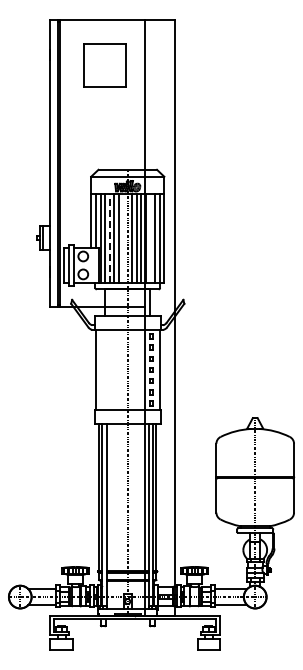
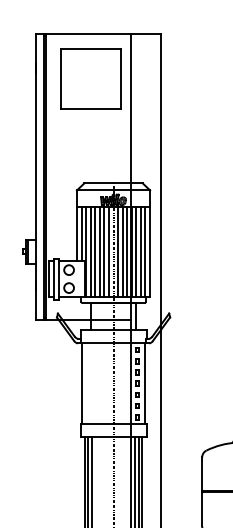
part: (104, 65) -> (90, 79), size x1.43
line: (109, 238) -> (95, 252), dashed -> solid
line: (123, 238) -> (109, 252), added
line: (150, 238) -> (136, 252), added

